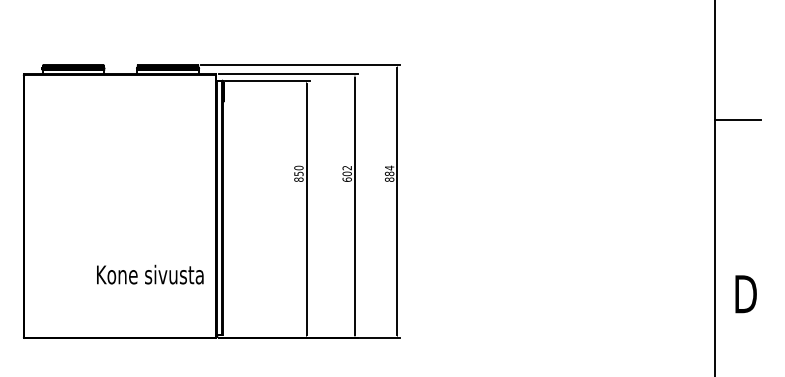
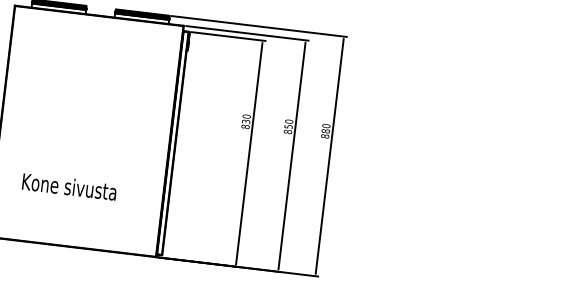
text: (389, 167) -> (326, 125), 884 -> 880
text: (297, 173) -> (244, 121), 850 -> 830
text: (346, 173) -> (287, 126), 602 -> 850
text: (150, 274) -> (69, 186), moved

